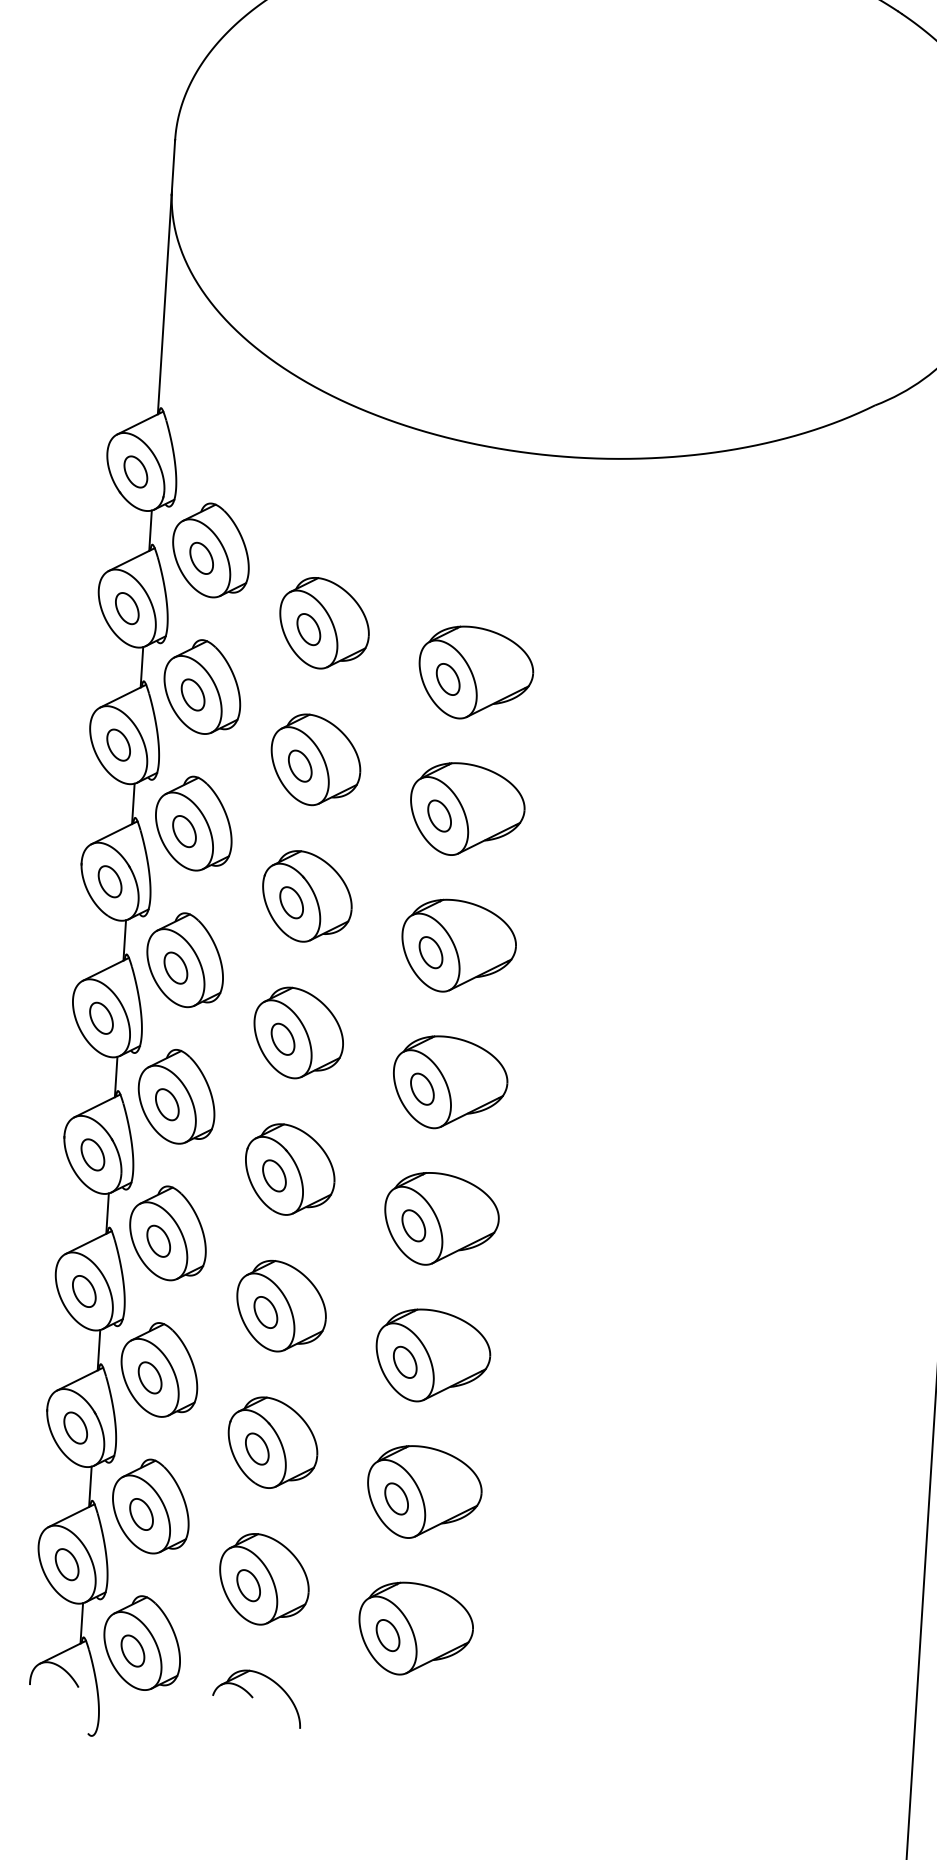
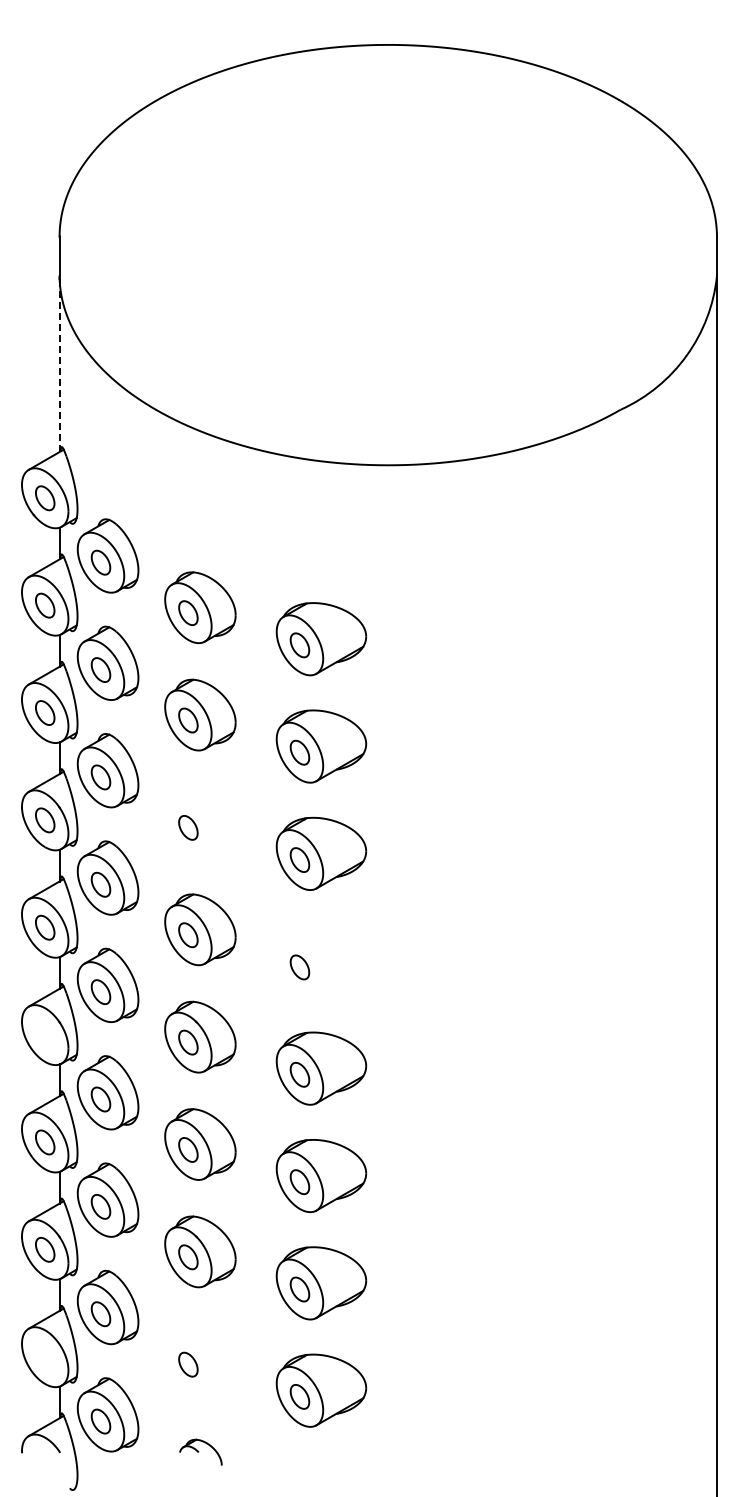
line: (164, 305) -> (59, 366), solid -> dashed
part: (307, 896) -> (200, 822), removed
part: (450, 1083) -> (321, 961), removed
part: (93, 1154) -> (45, 1034), removed
part: (67, 1565) -> (45, 1357), removed
part: (264, 1578) -> (200, 1358), removed
part: (257, 1698) -> (200, 1452), size x0.6

